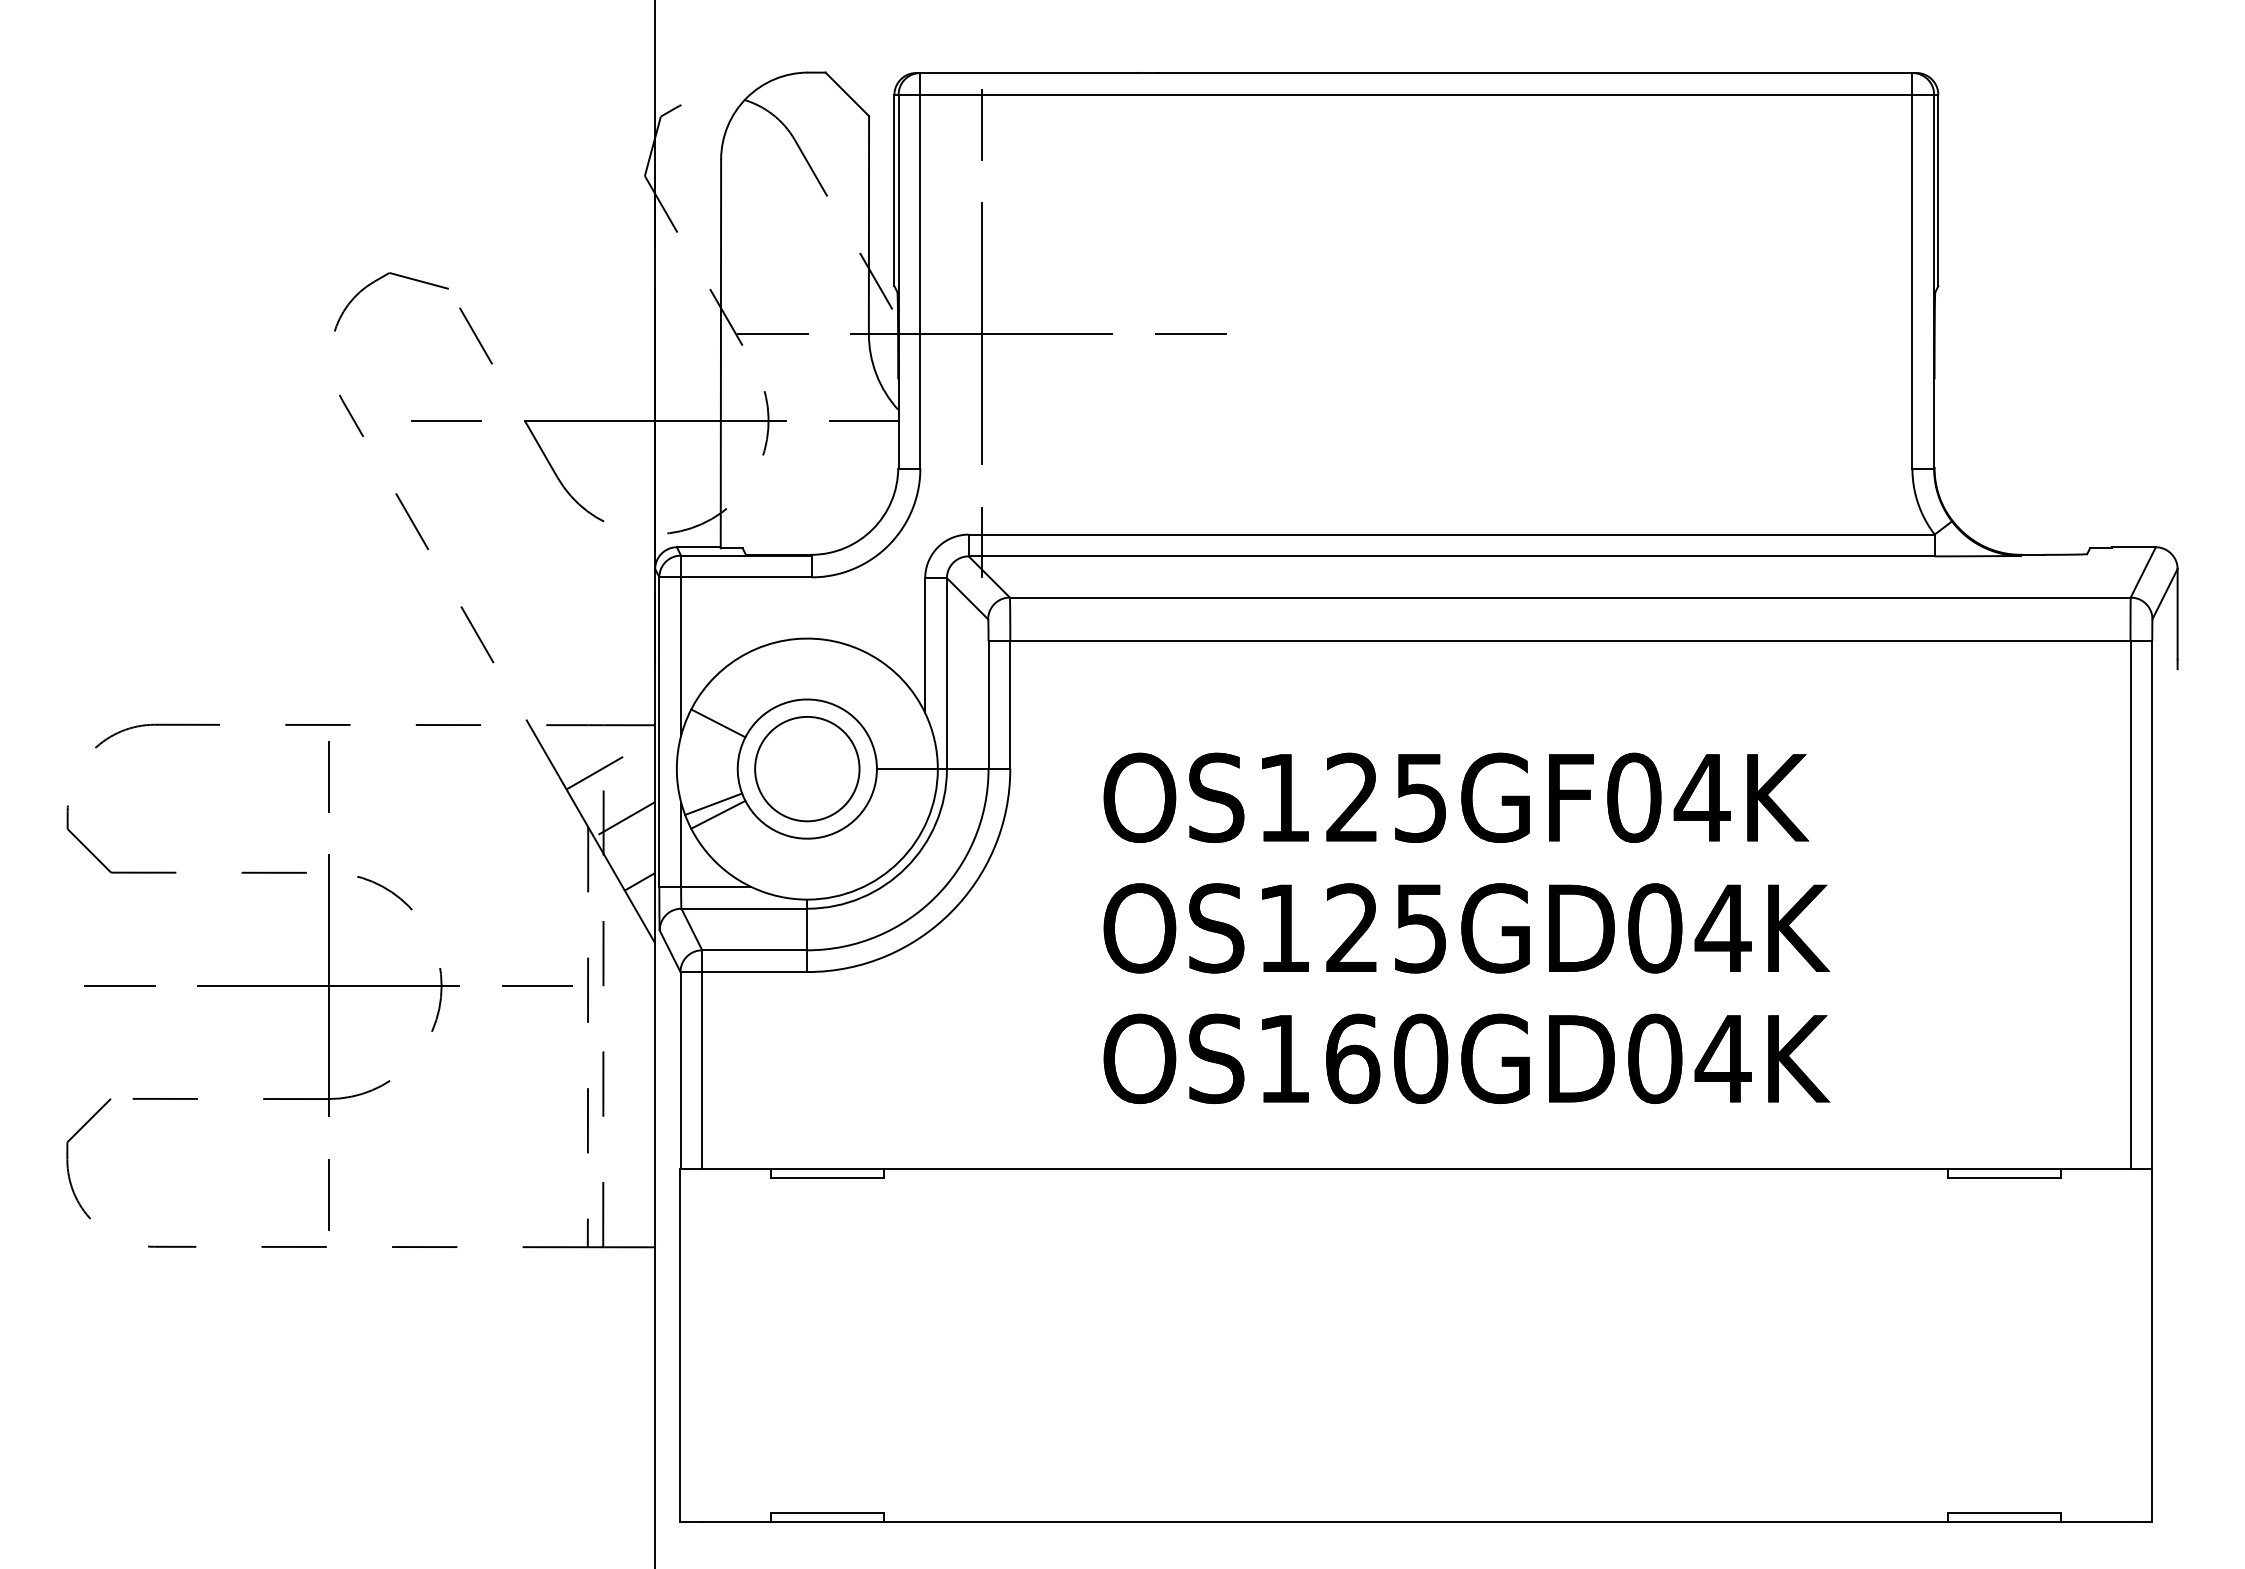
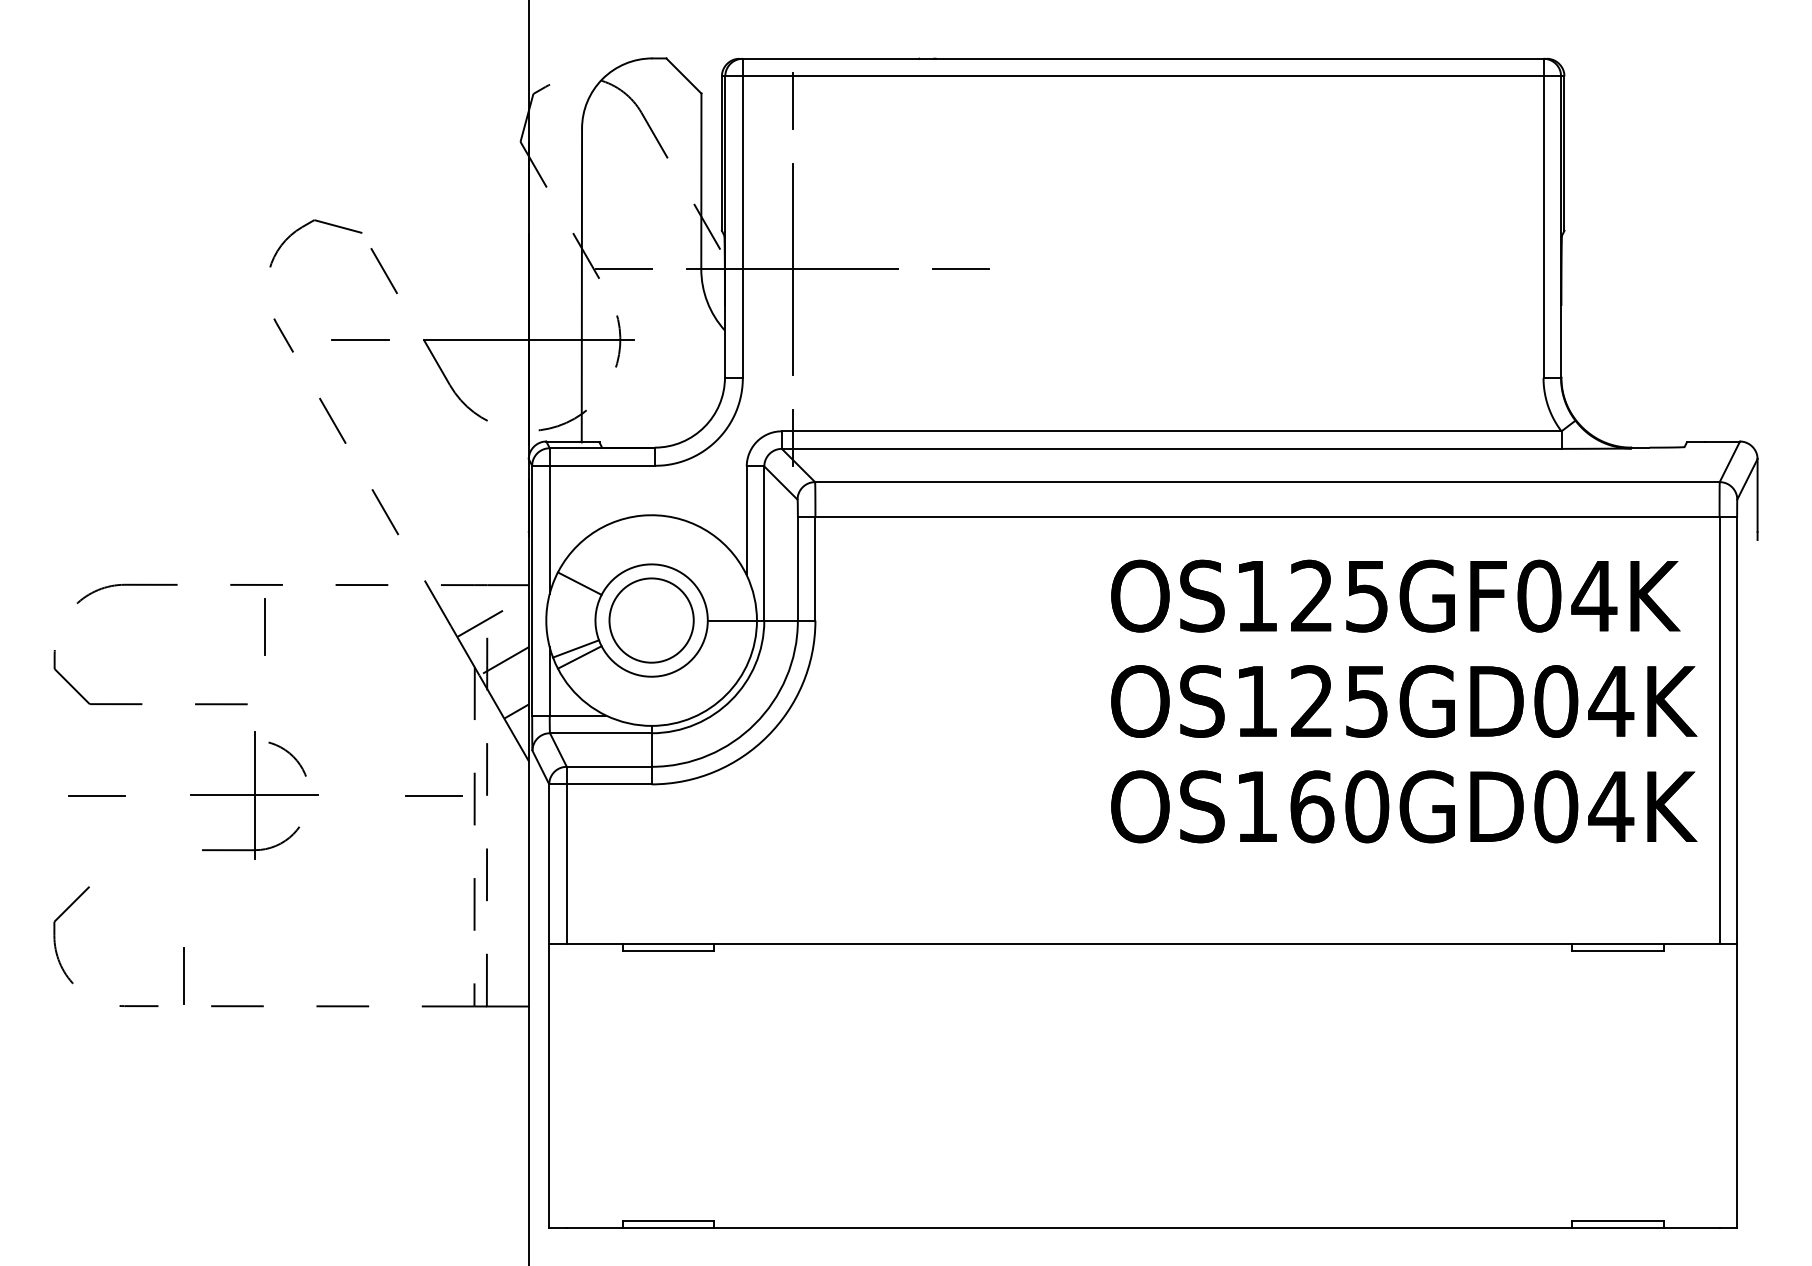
line: (864, 420) -> (697, 339), removed
text: (1466, 928) -> (1403, 701), moved
part: (295, 985) -> (238, 795), size x0.6
line: (328, 1194) -> (183, 976), moved

